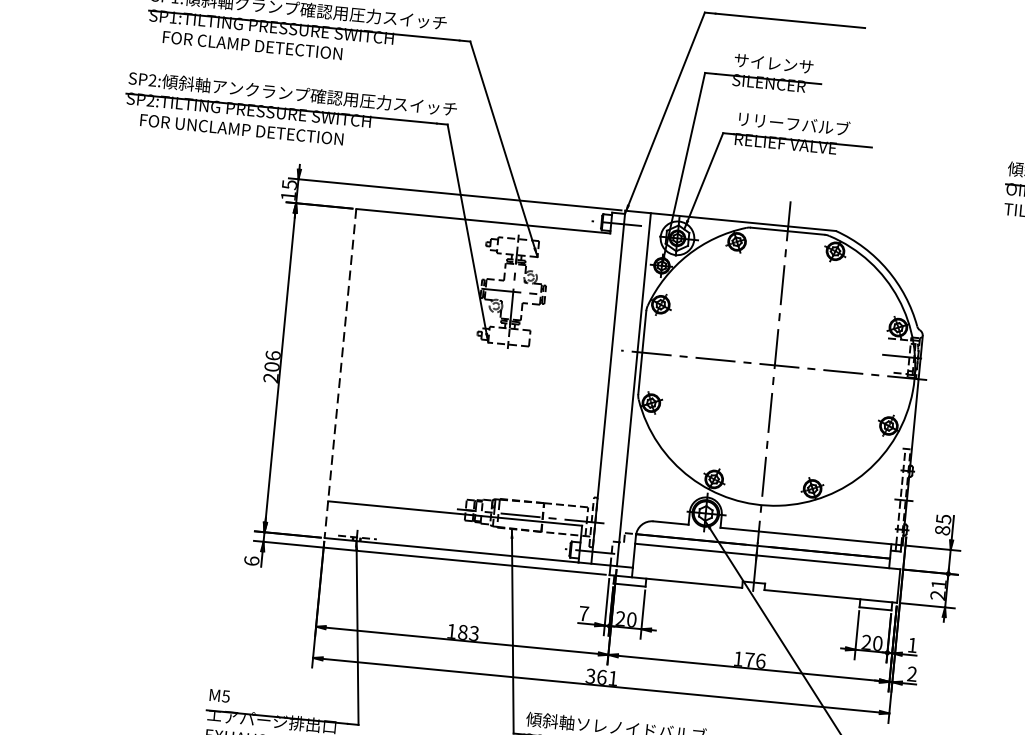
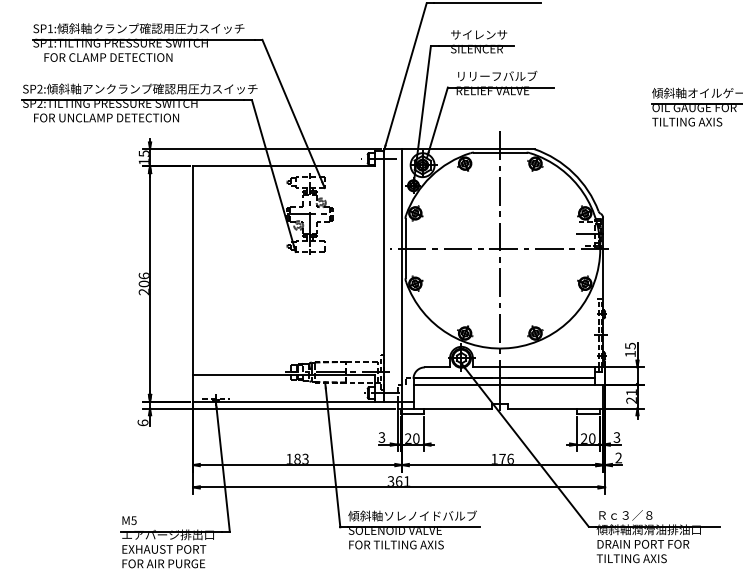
line: (341, 374) -> (193, 284), dashed -> solid
text: (942, 529) -> (630, 353), 85 -> 15
text: (583, 613) -> (381, 437), 7 -> 3
text: (911, 645) -> (616, 437), 1 -> 3

